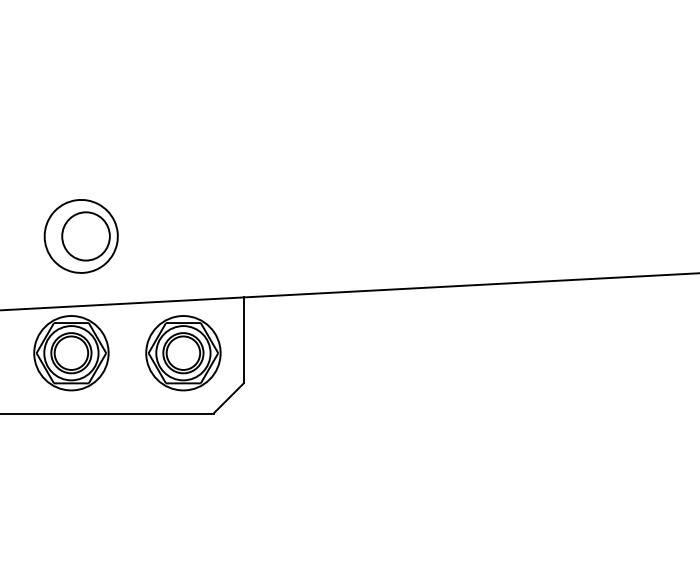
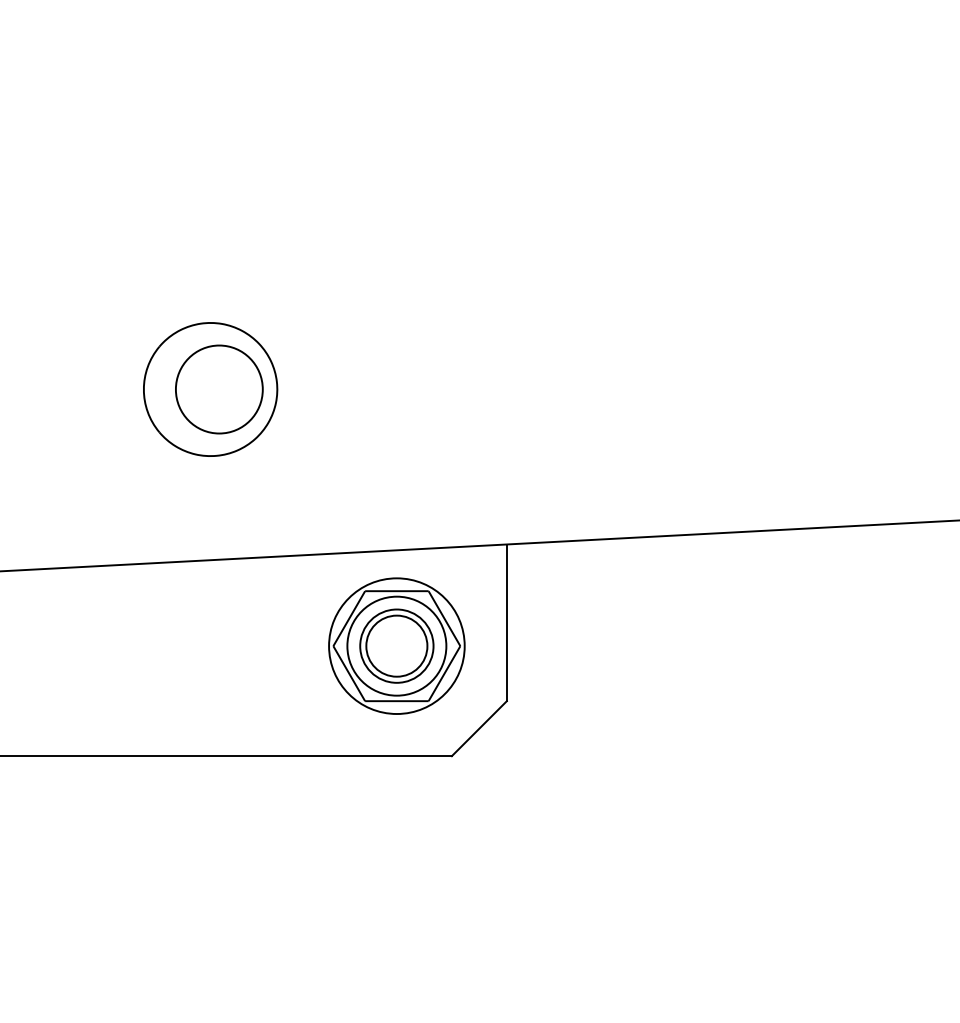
part: (80, 236) -> (209, 389), moved
part: (71, 353) -> (192, 646), removed

